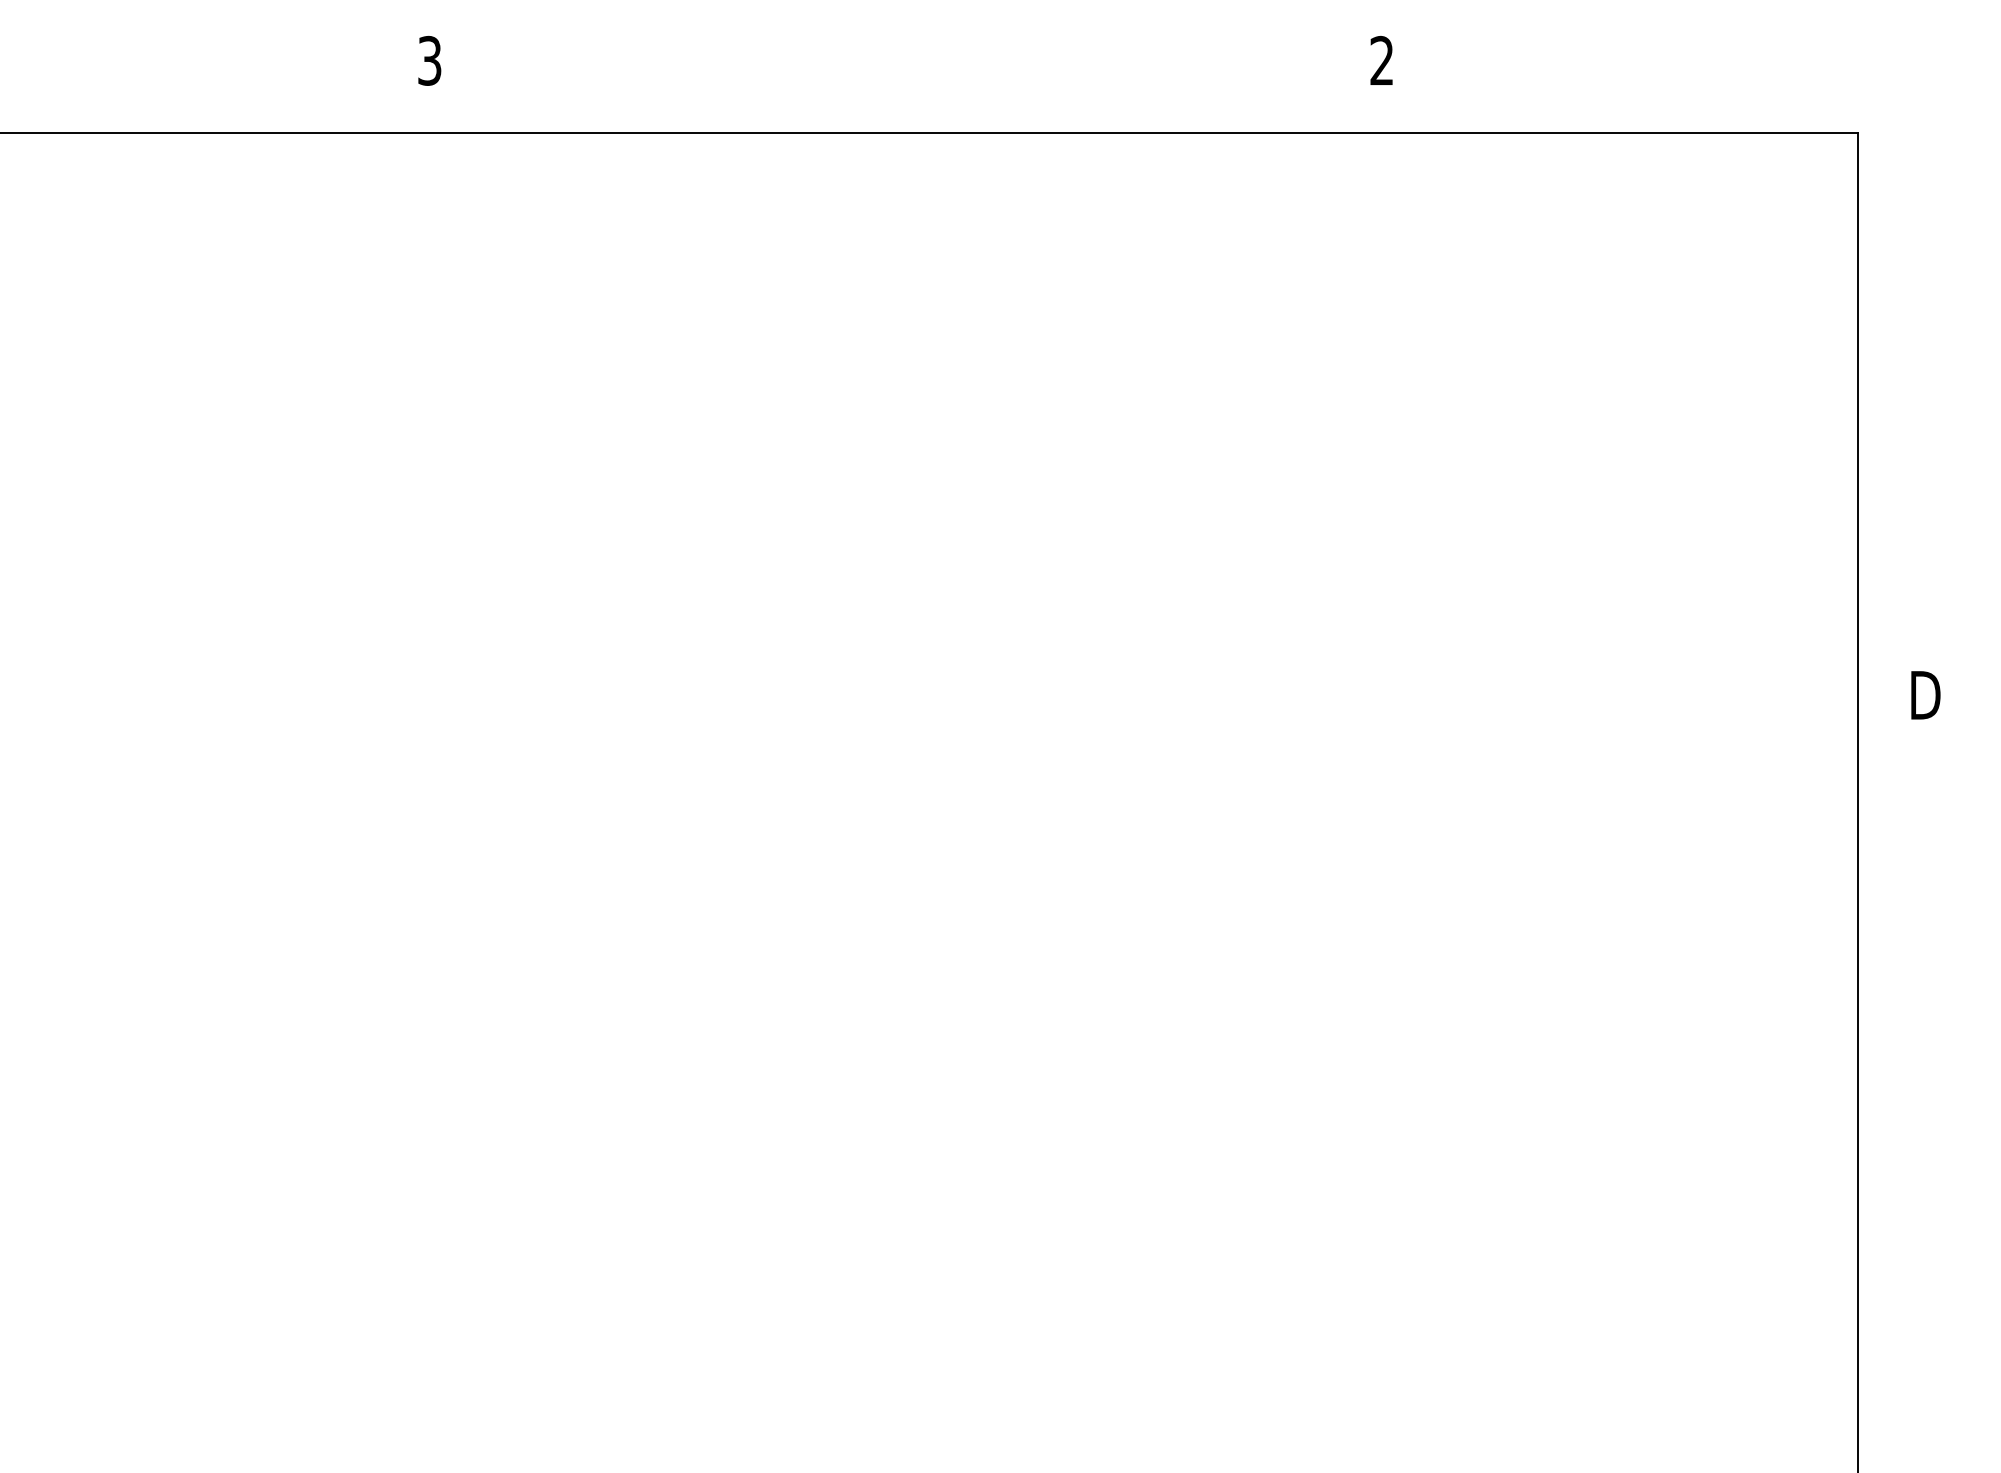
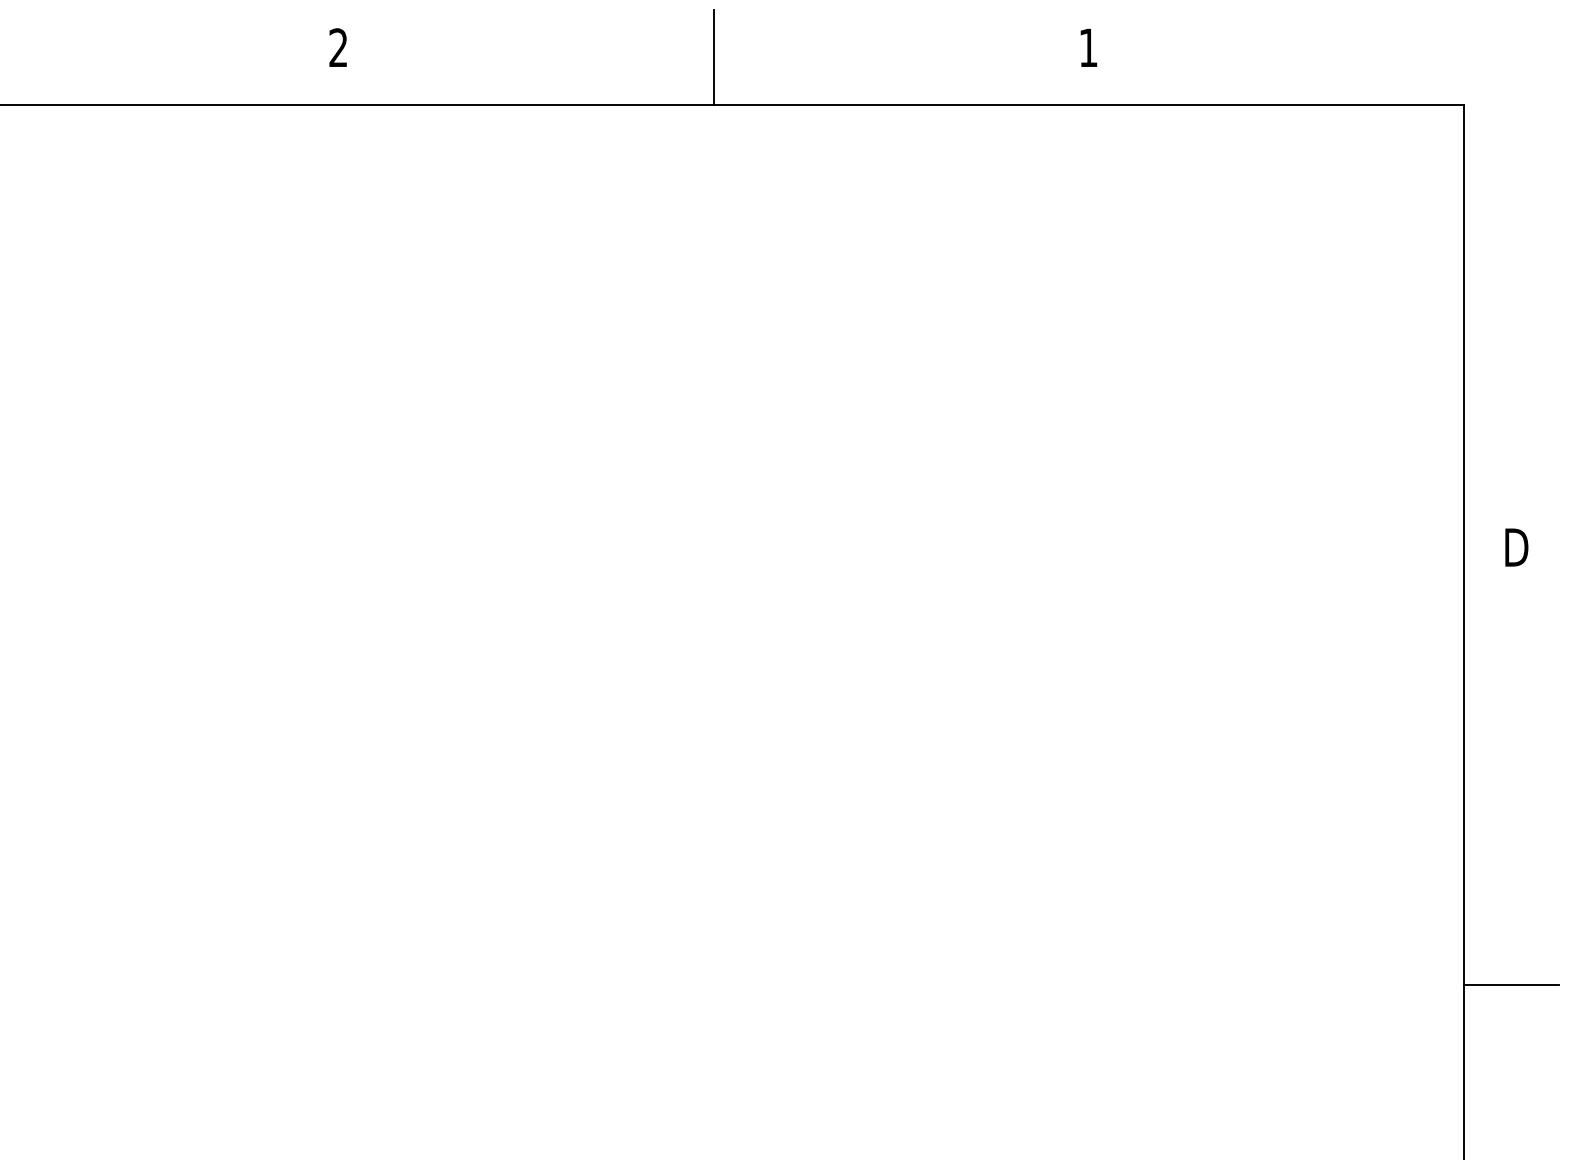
text: (429, 60) -> (338, 47), 3 -> 2
text: (1382, 60) -> (1088, 47), 2 -> 1
line: (905, 73) -> (713, 57), added
line: (1917, 1251) -> (1510, 985), added

